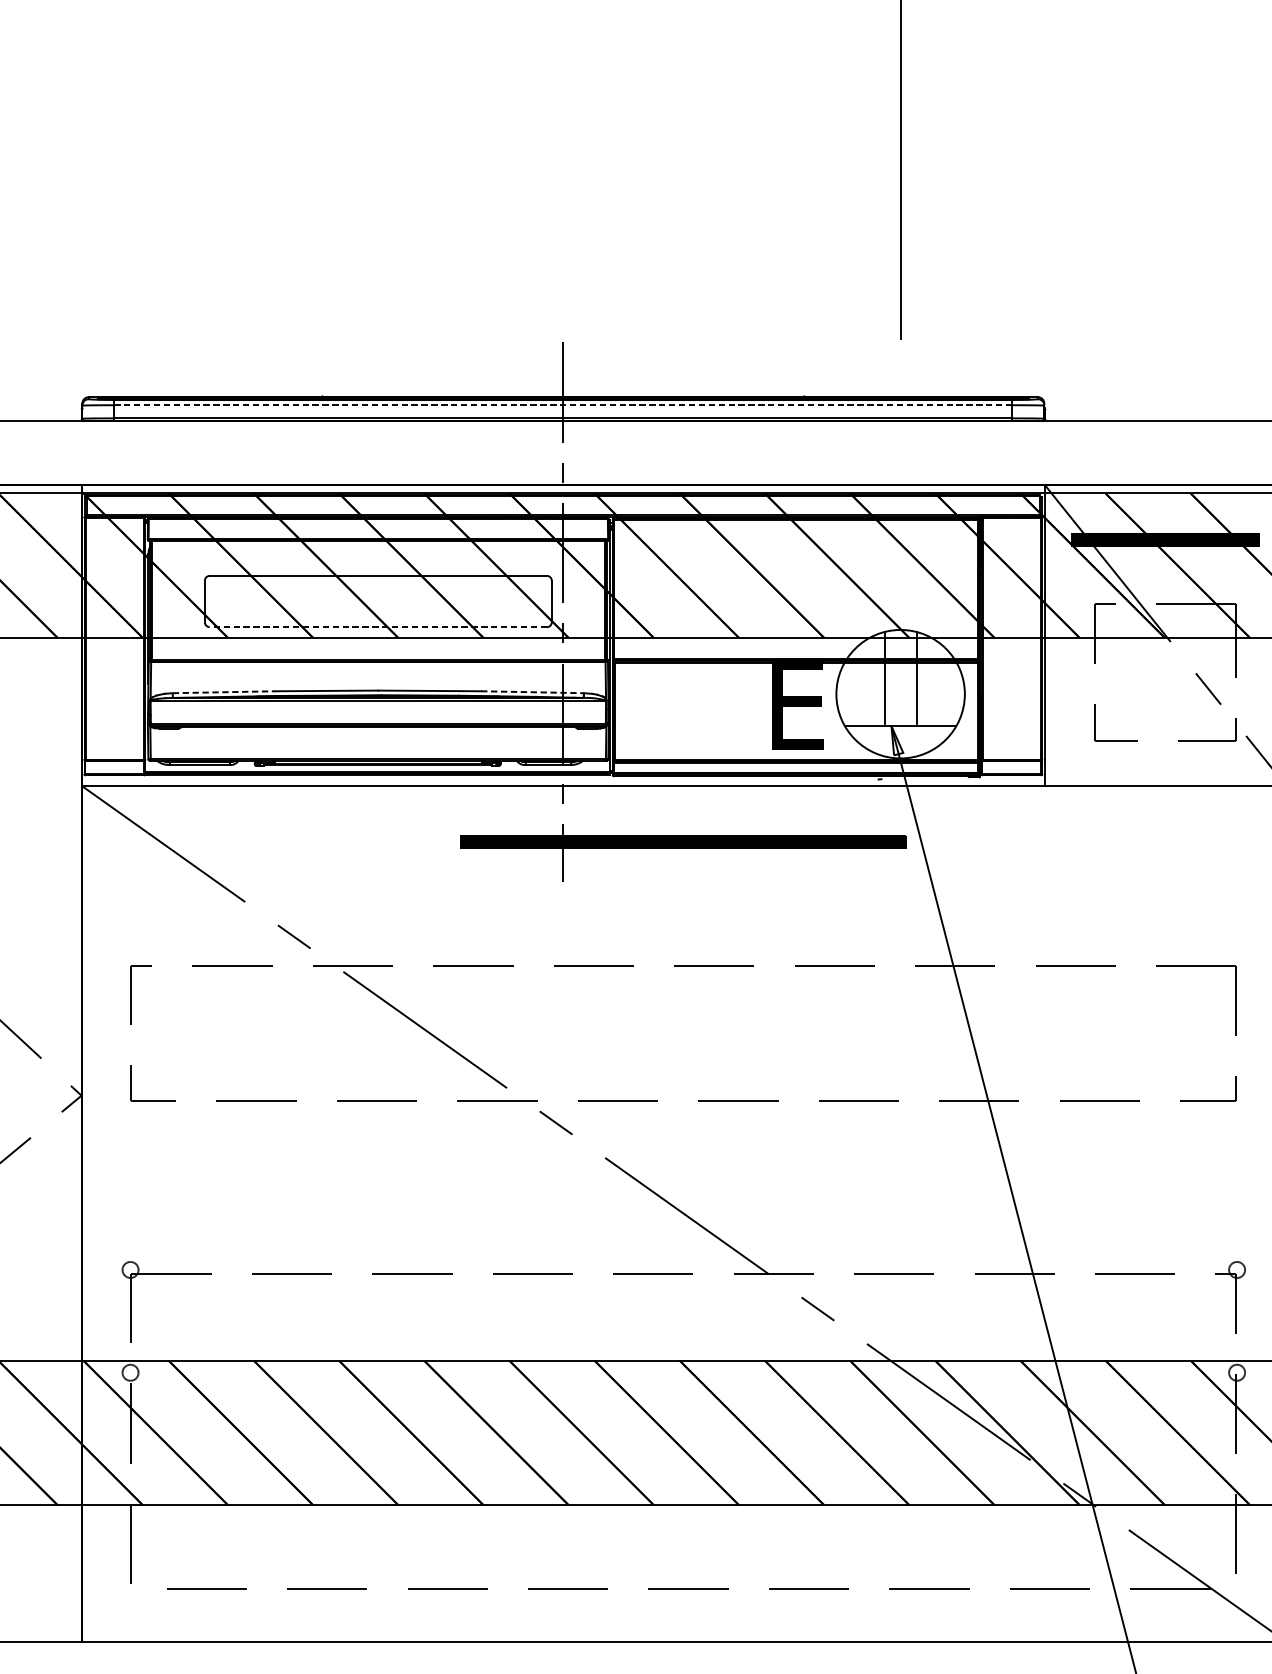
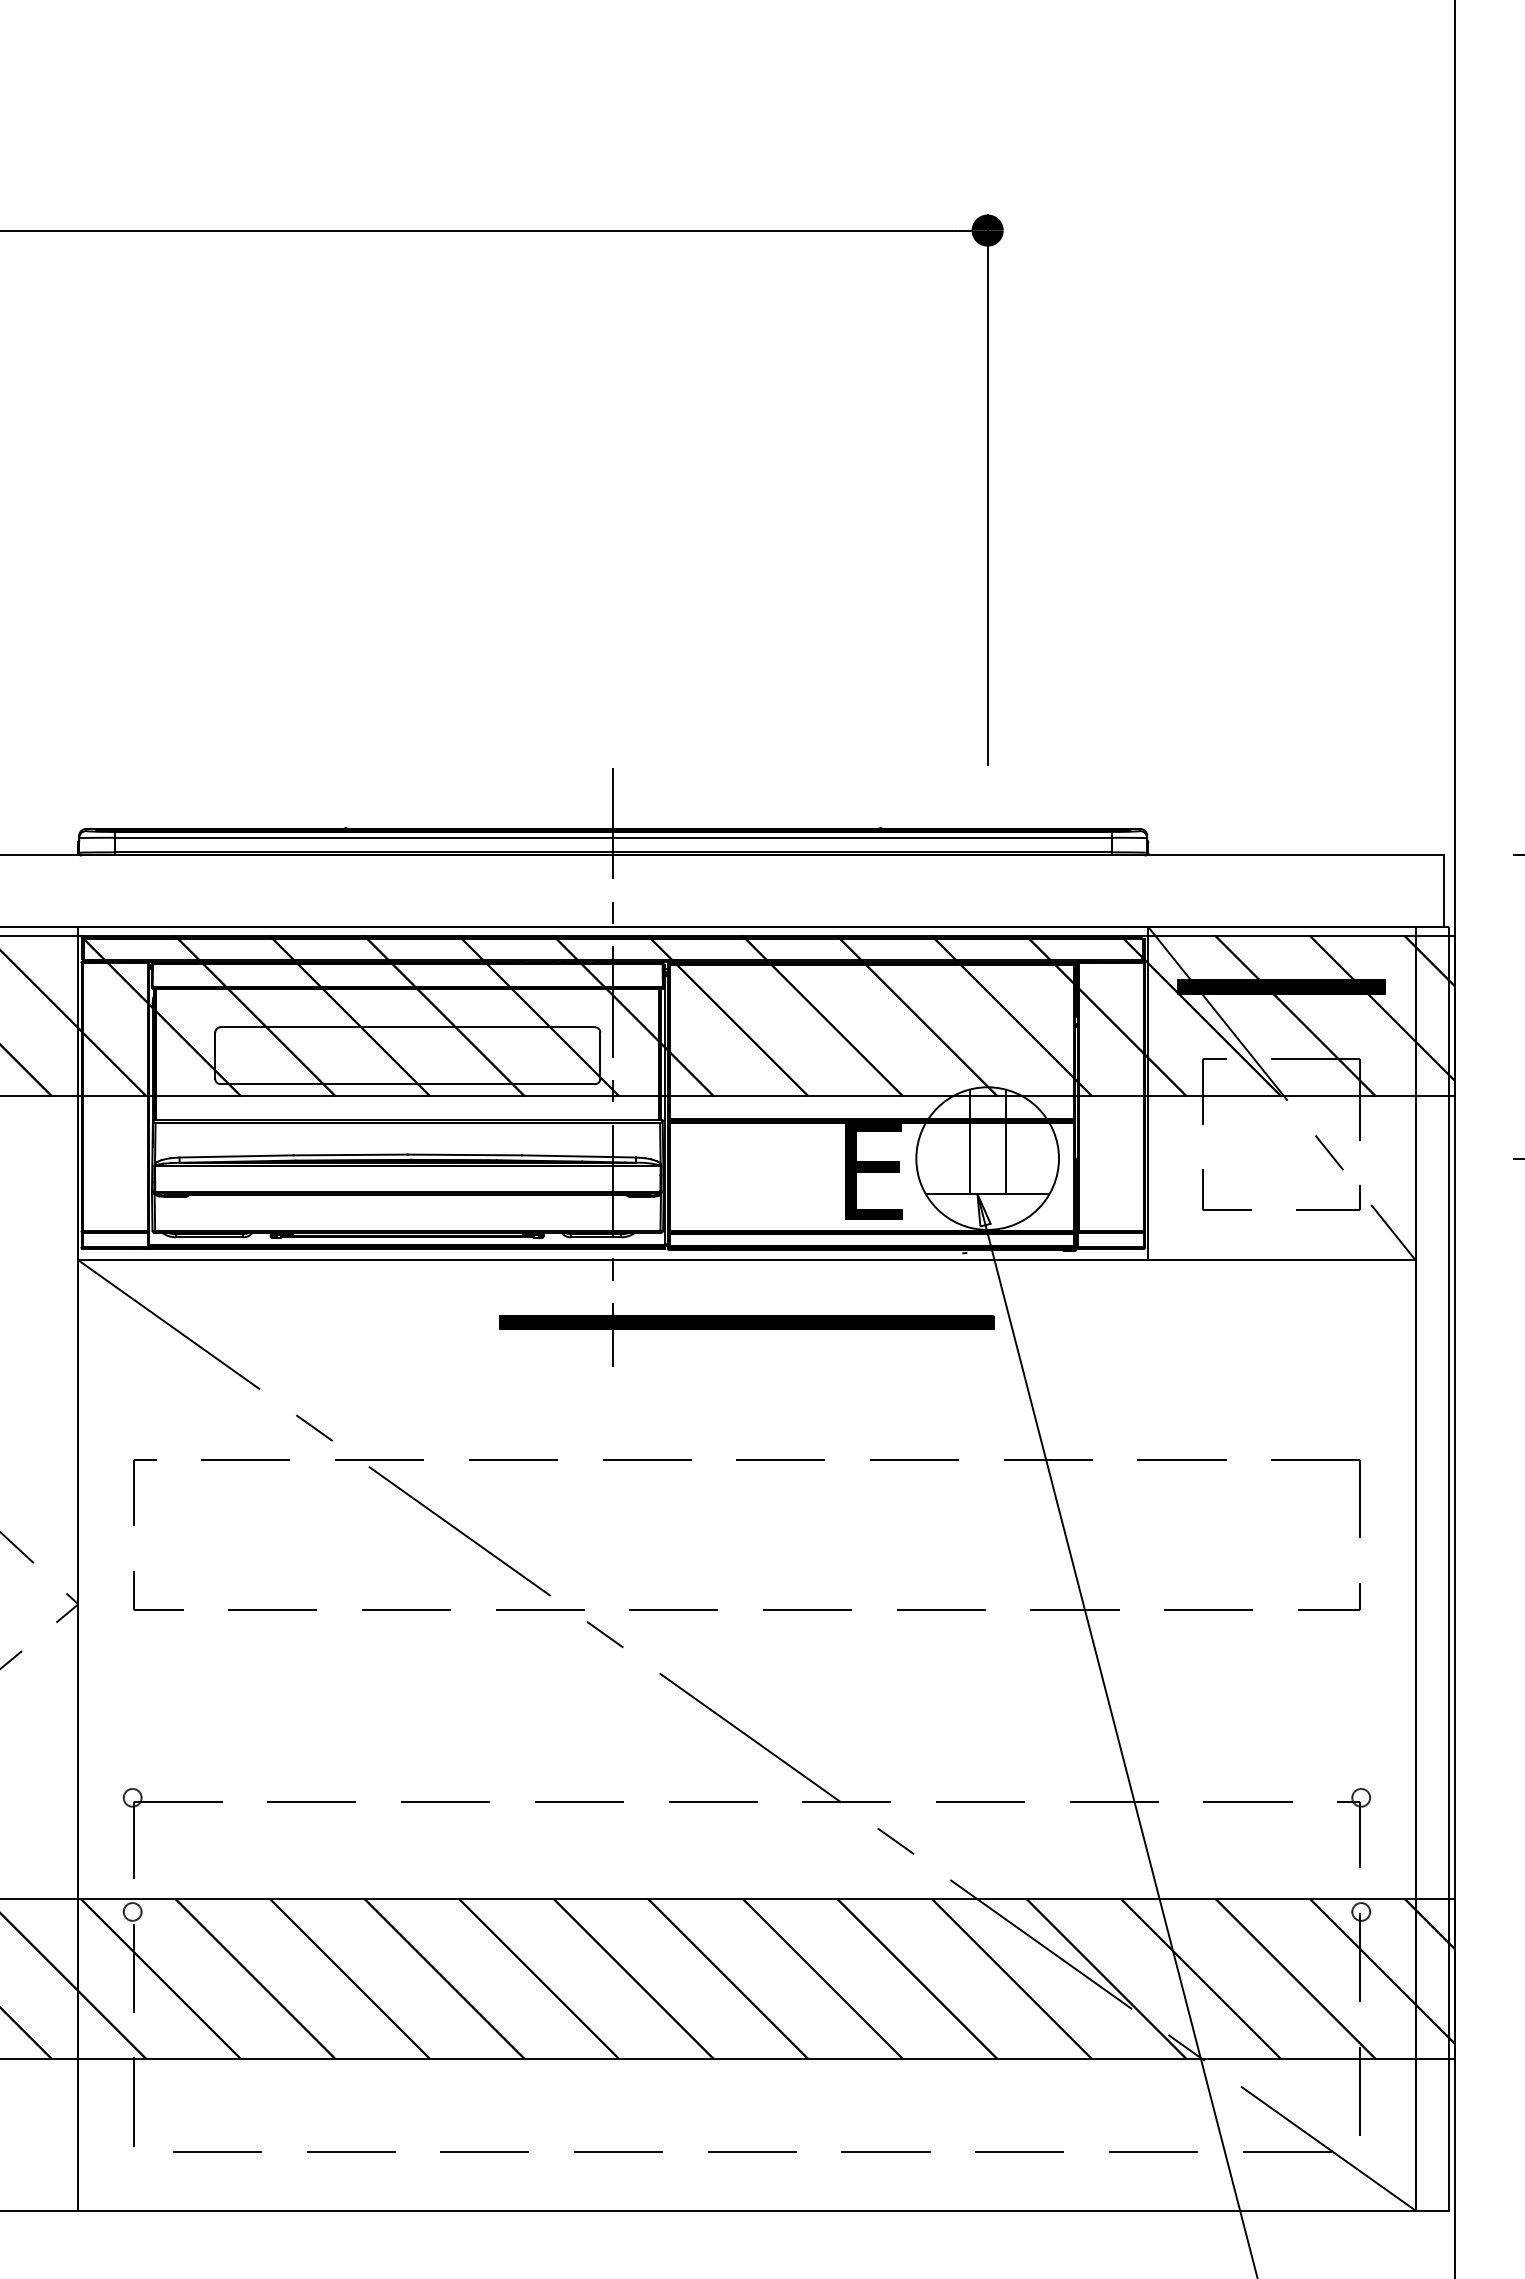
line: (562, 404) -> (612, 837), dashed -> solid
line: (378, 627) -> (407, 1084), dashed -> solid
line: (224, 692) -> (237, 1156), dashed -> solid
line: (532, 692) -> (579, 1156), dashed -> solid

